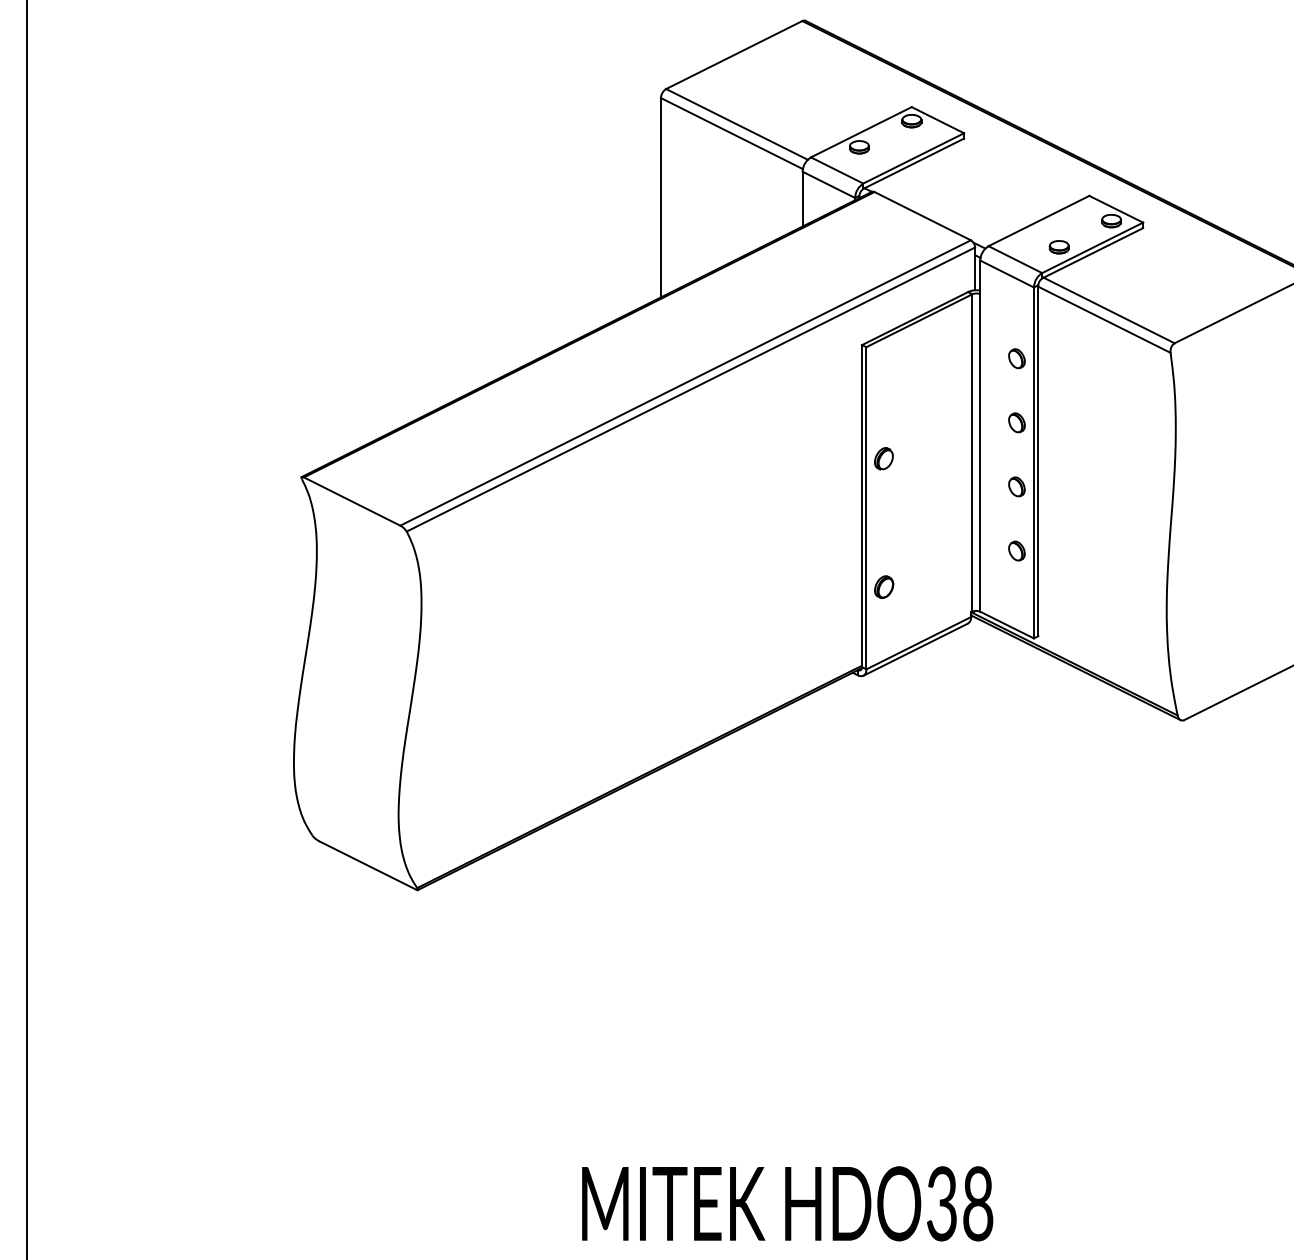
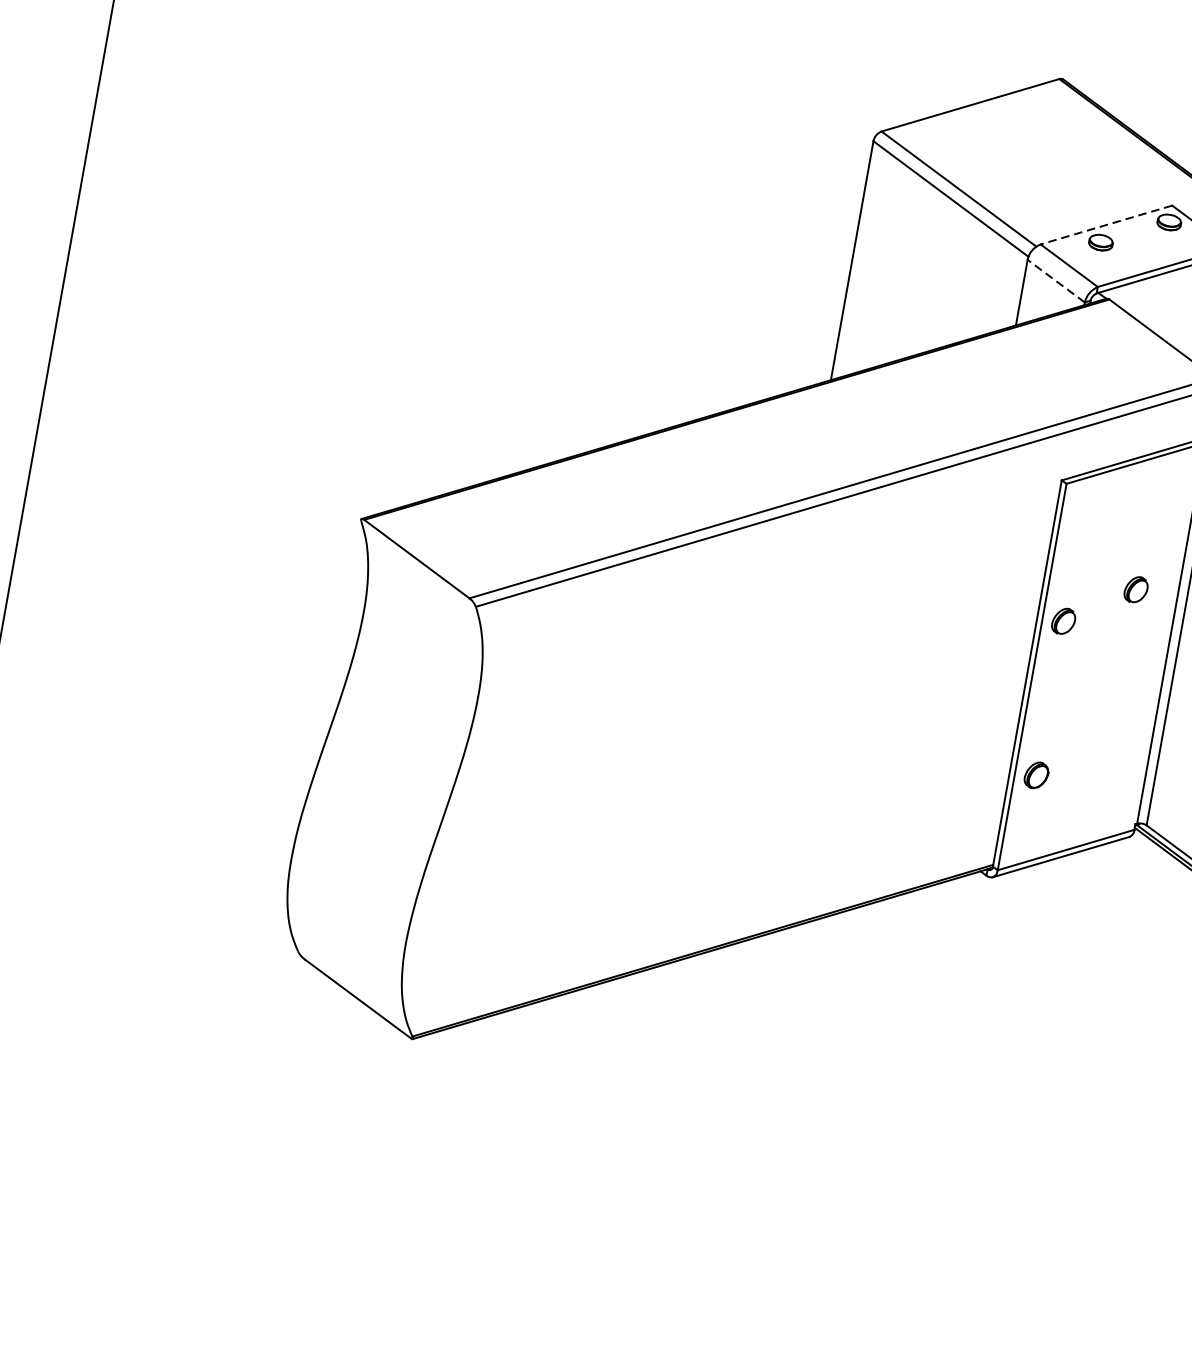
line: (860, 132) -> (1105, 225), solid -> dashed
line: (828, 184) -> (1055, 280), solid -> dashed
part: (937, 422) -> (1135, 589), added

